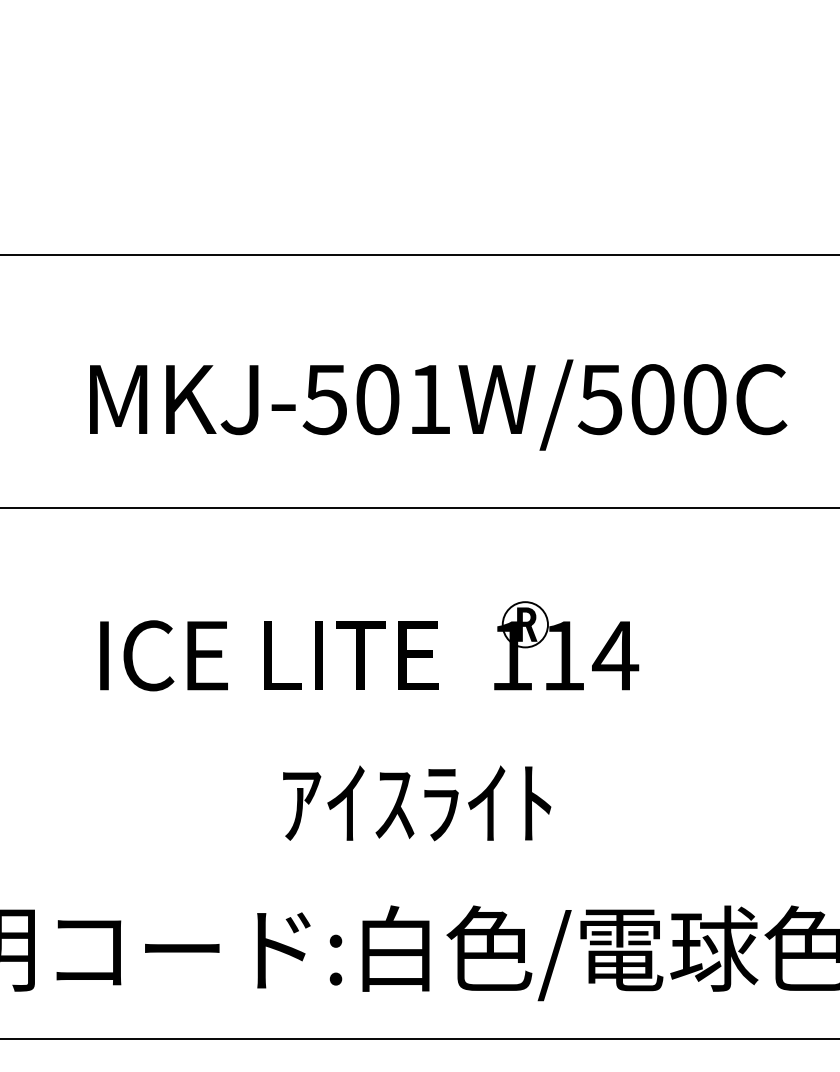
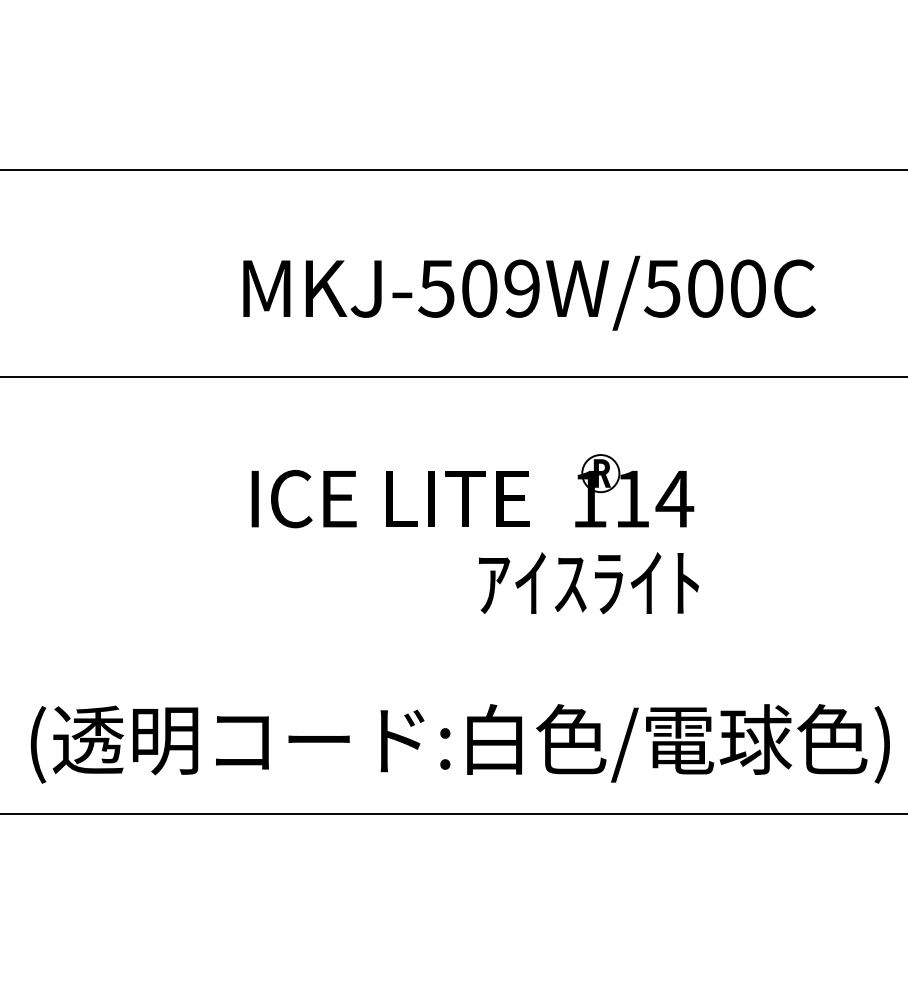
text: (428, 399) -> (521, 288), MKJ-501W/500C -> MKJ-509W/500C
text: (416, 803) -> (588, 583), moved

